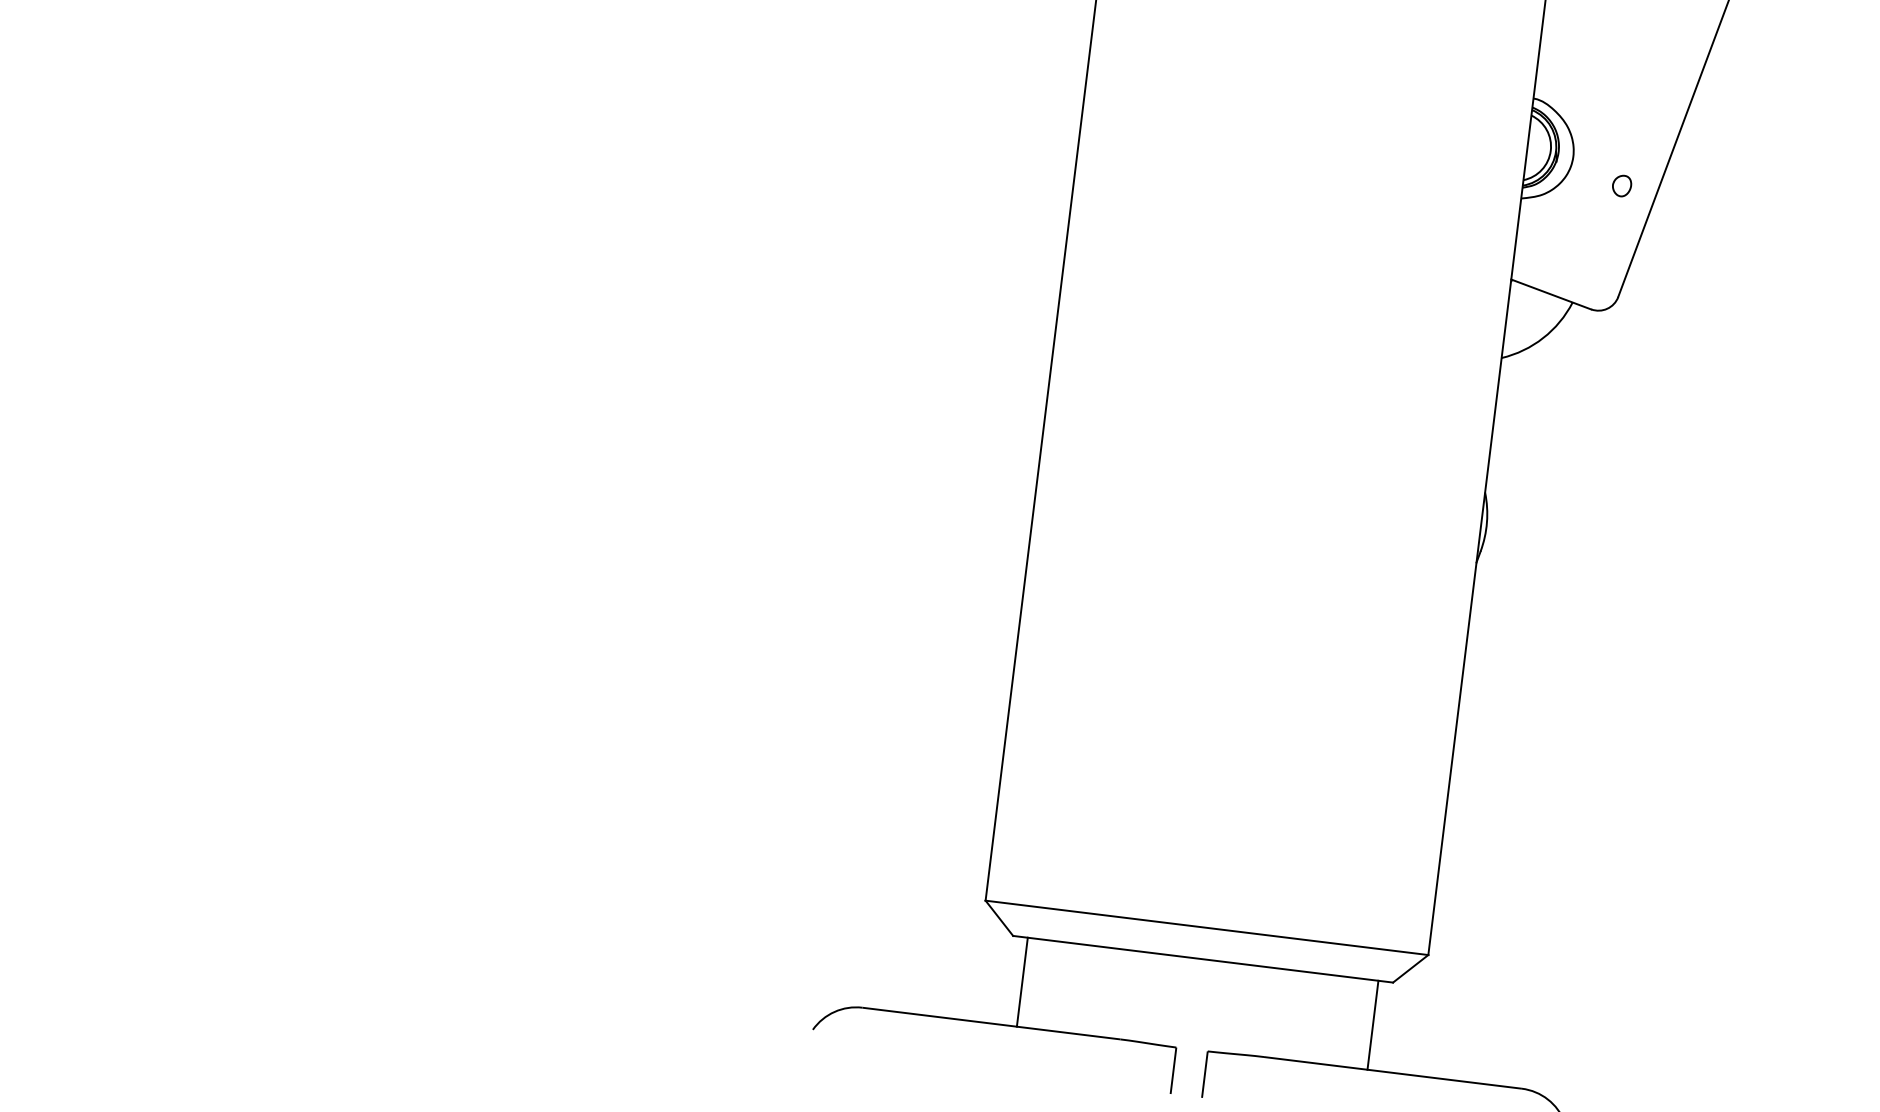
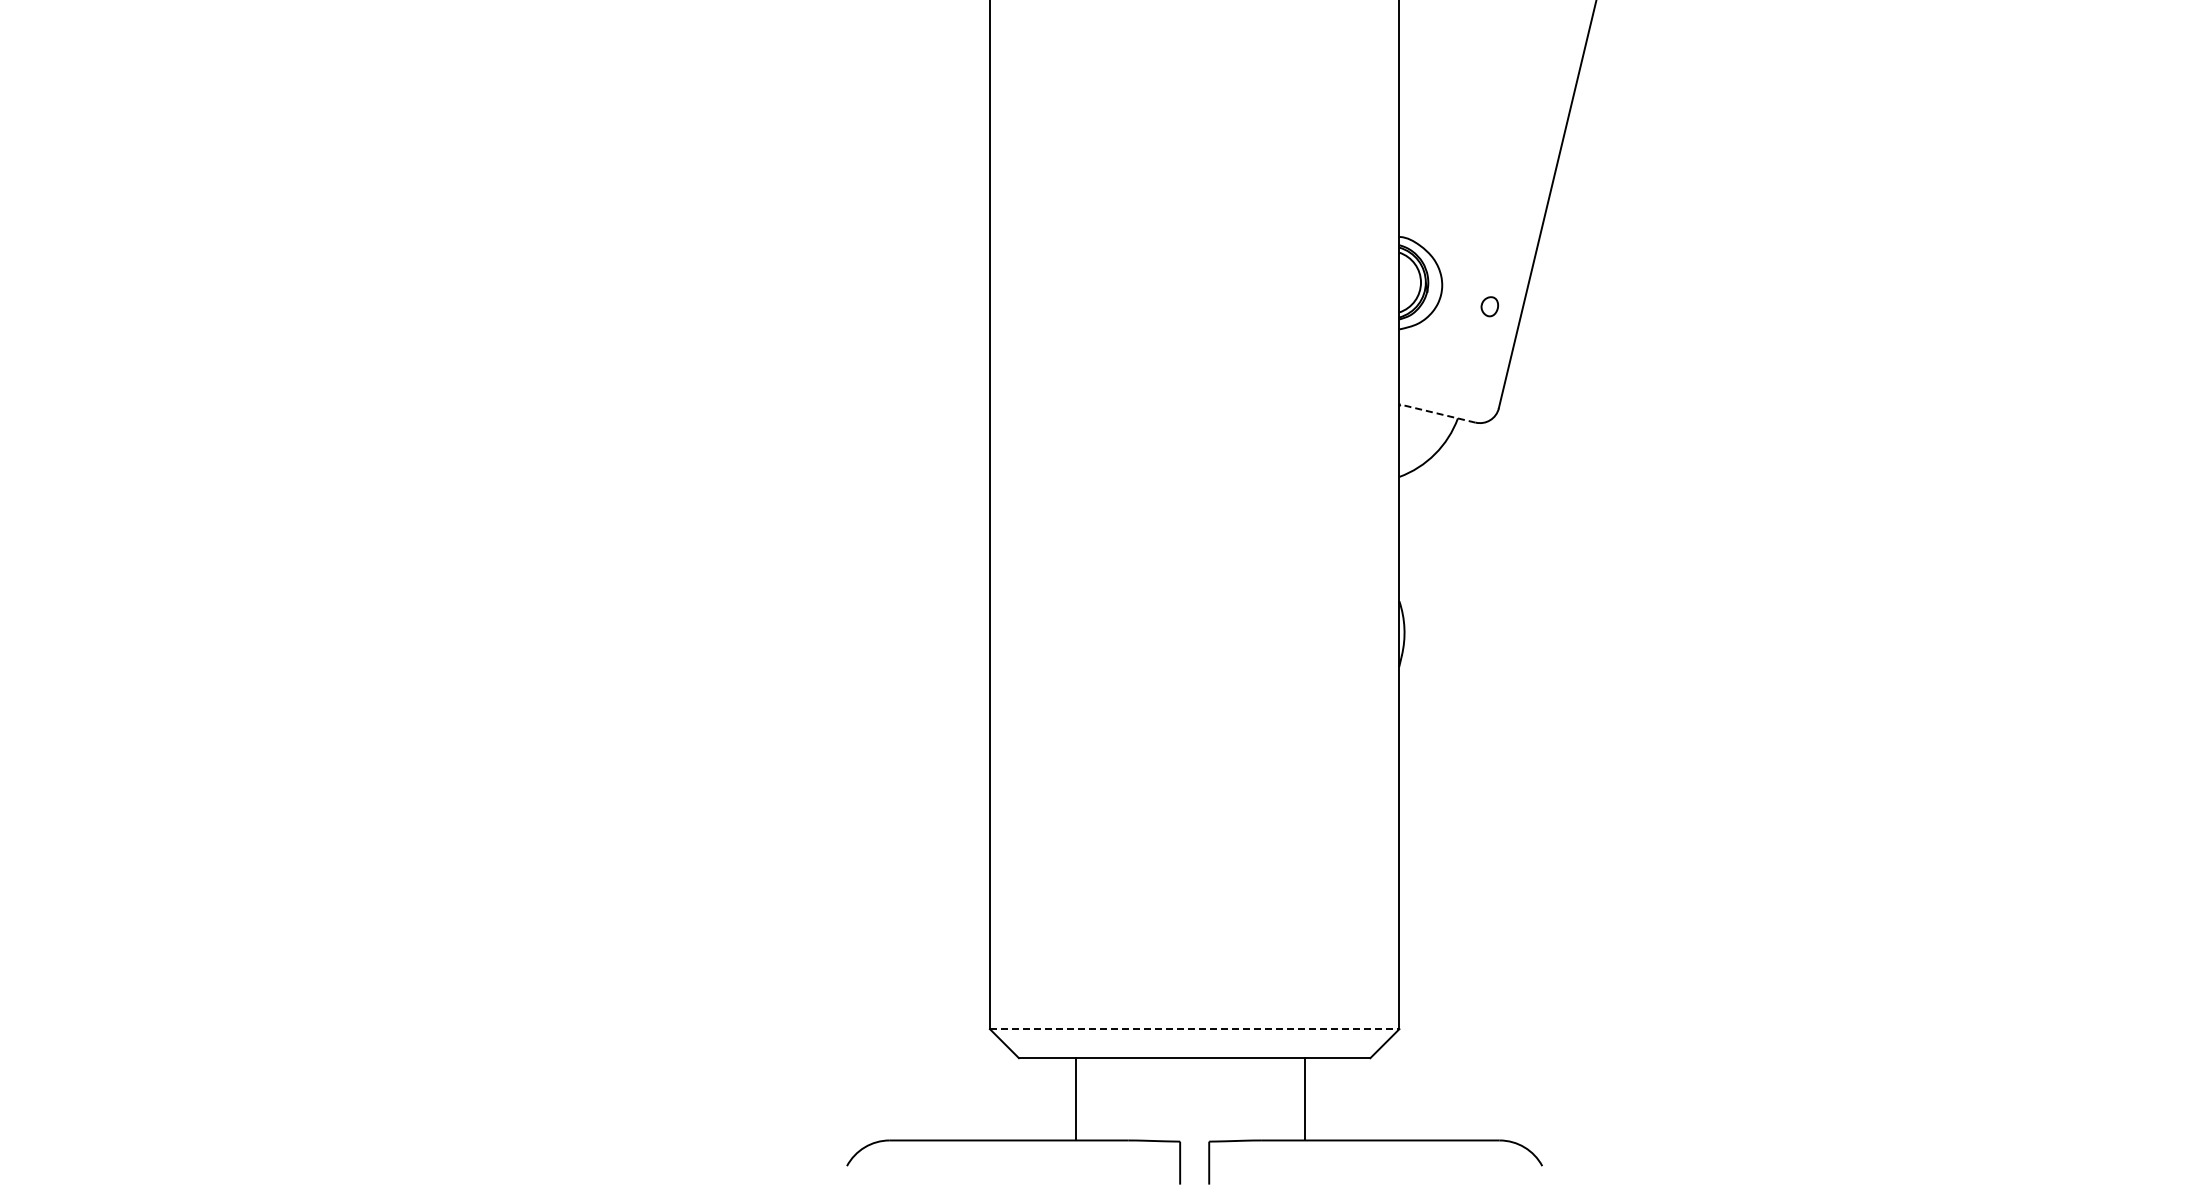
line: (1550, 294) -> (1436, 413), solid -> dashed
line: (1206, 928) -> (1194, 1029), solid -> dashed
line: (1022, 982) -> (1075, 1099), moved
line: (1372, 1025) -> (1304, 1099), moved

